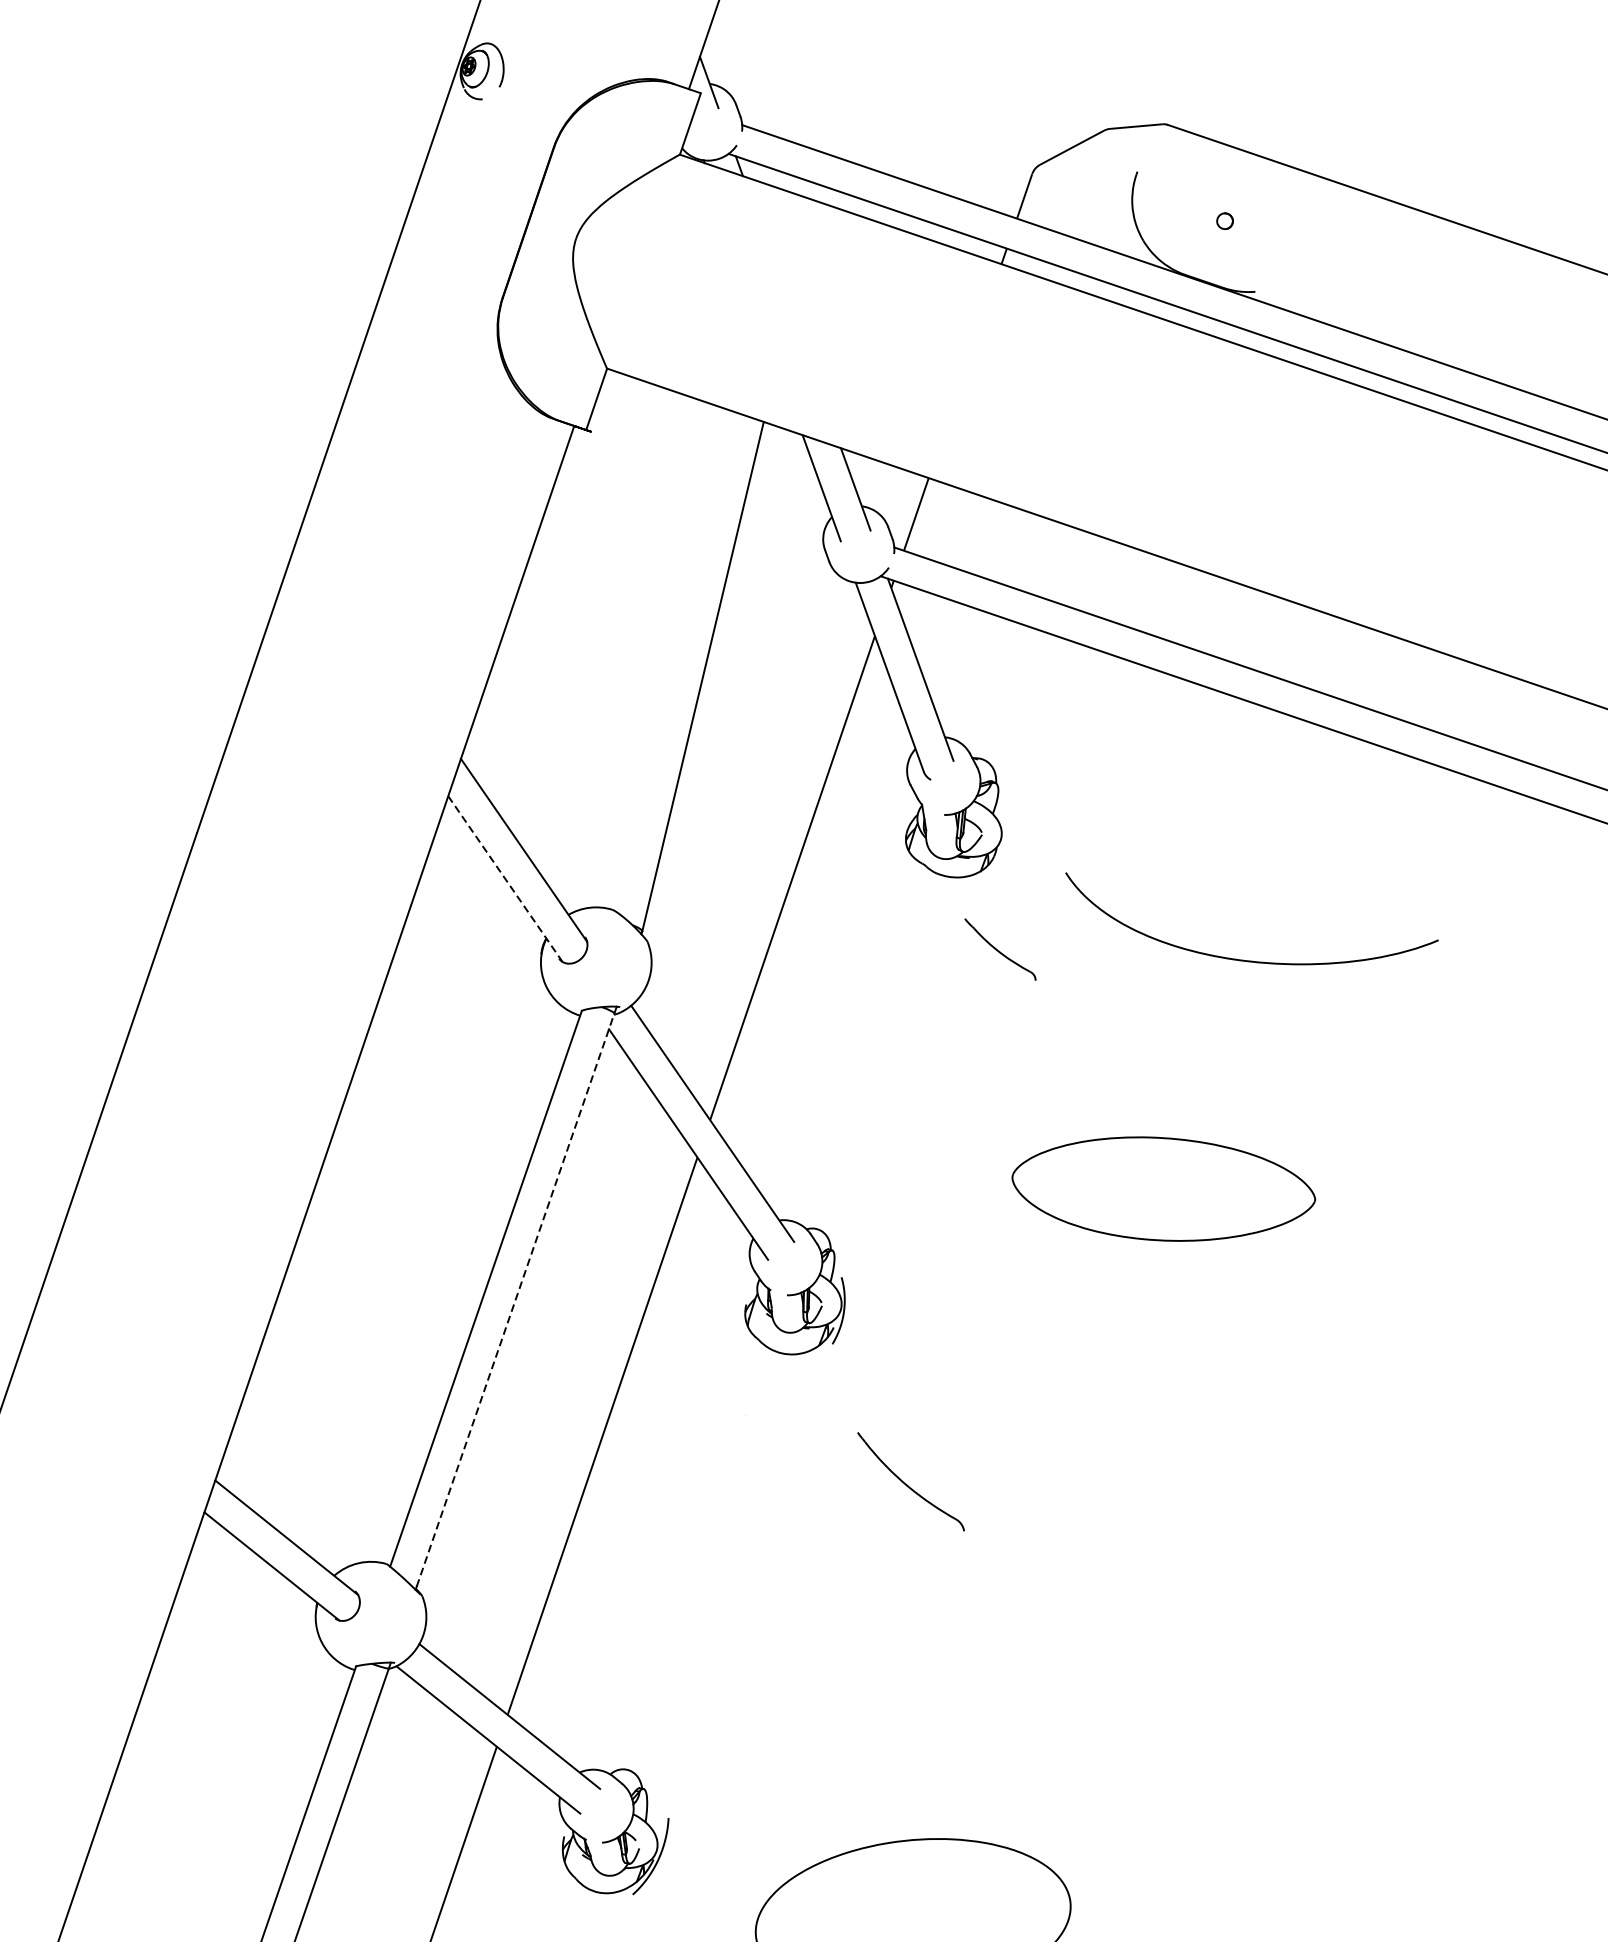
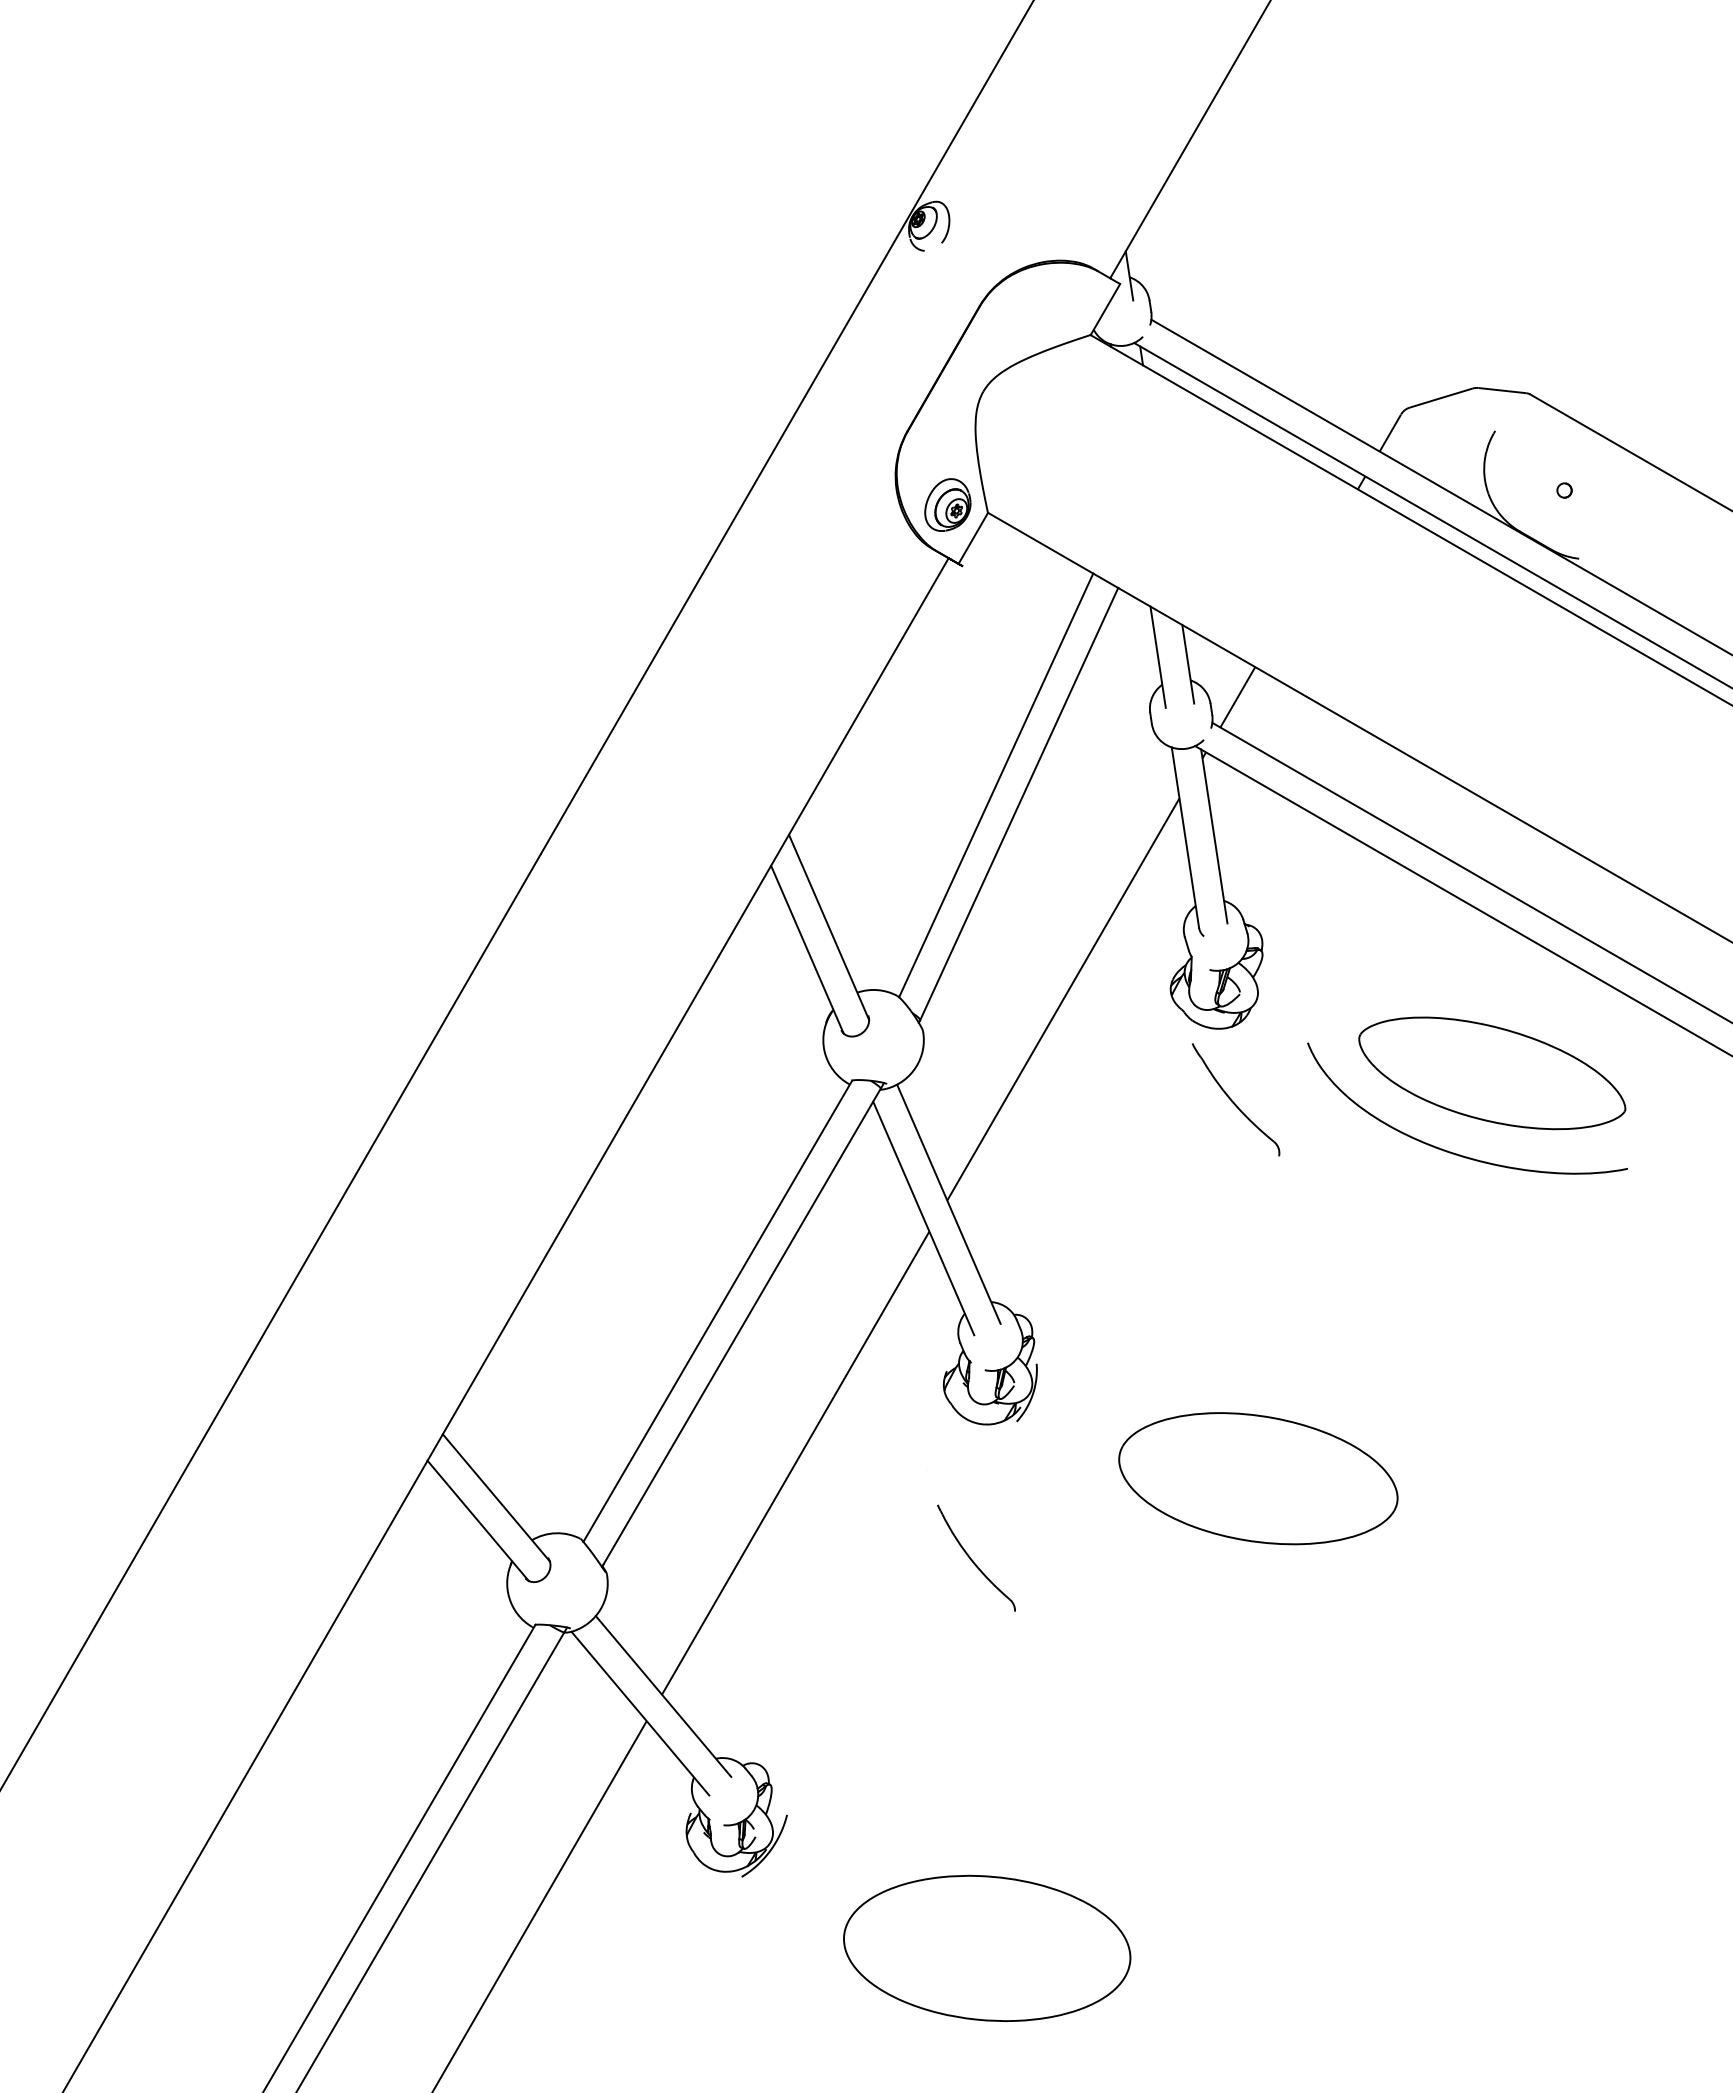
part: (561, 368) -> (947, 504), added
line: (674, 661) -> (996, 785), added
line: (505, 879) -> (807, 950), dashed -> solid
part: (999, 949) -> (1235, 1099), size x1.67
part: (1163, 1188) -> (1492, 1073), moved
line: (515, 1299) -> (742, 1326), dashed -> solid
part: (1105, 1353) -> (1258, 1478), added
part: (910, 1481) -> (976, 1557), moved

